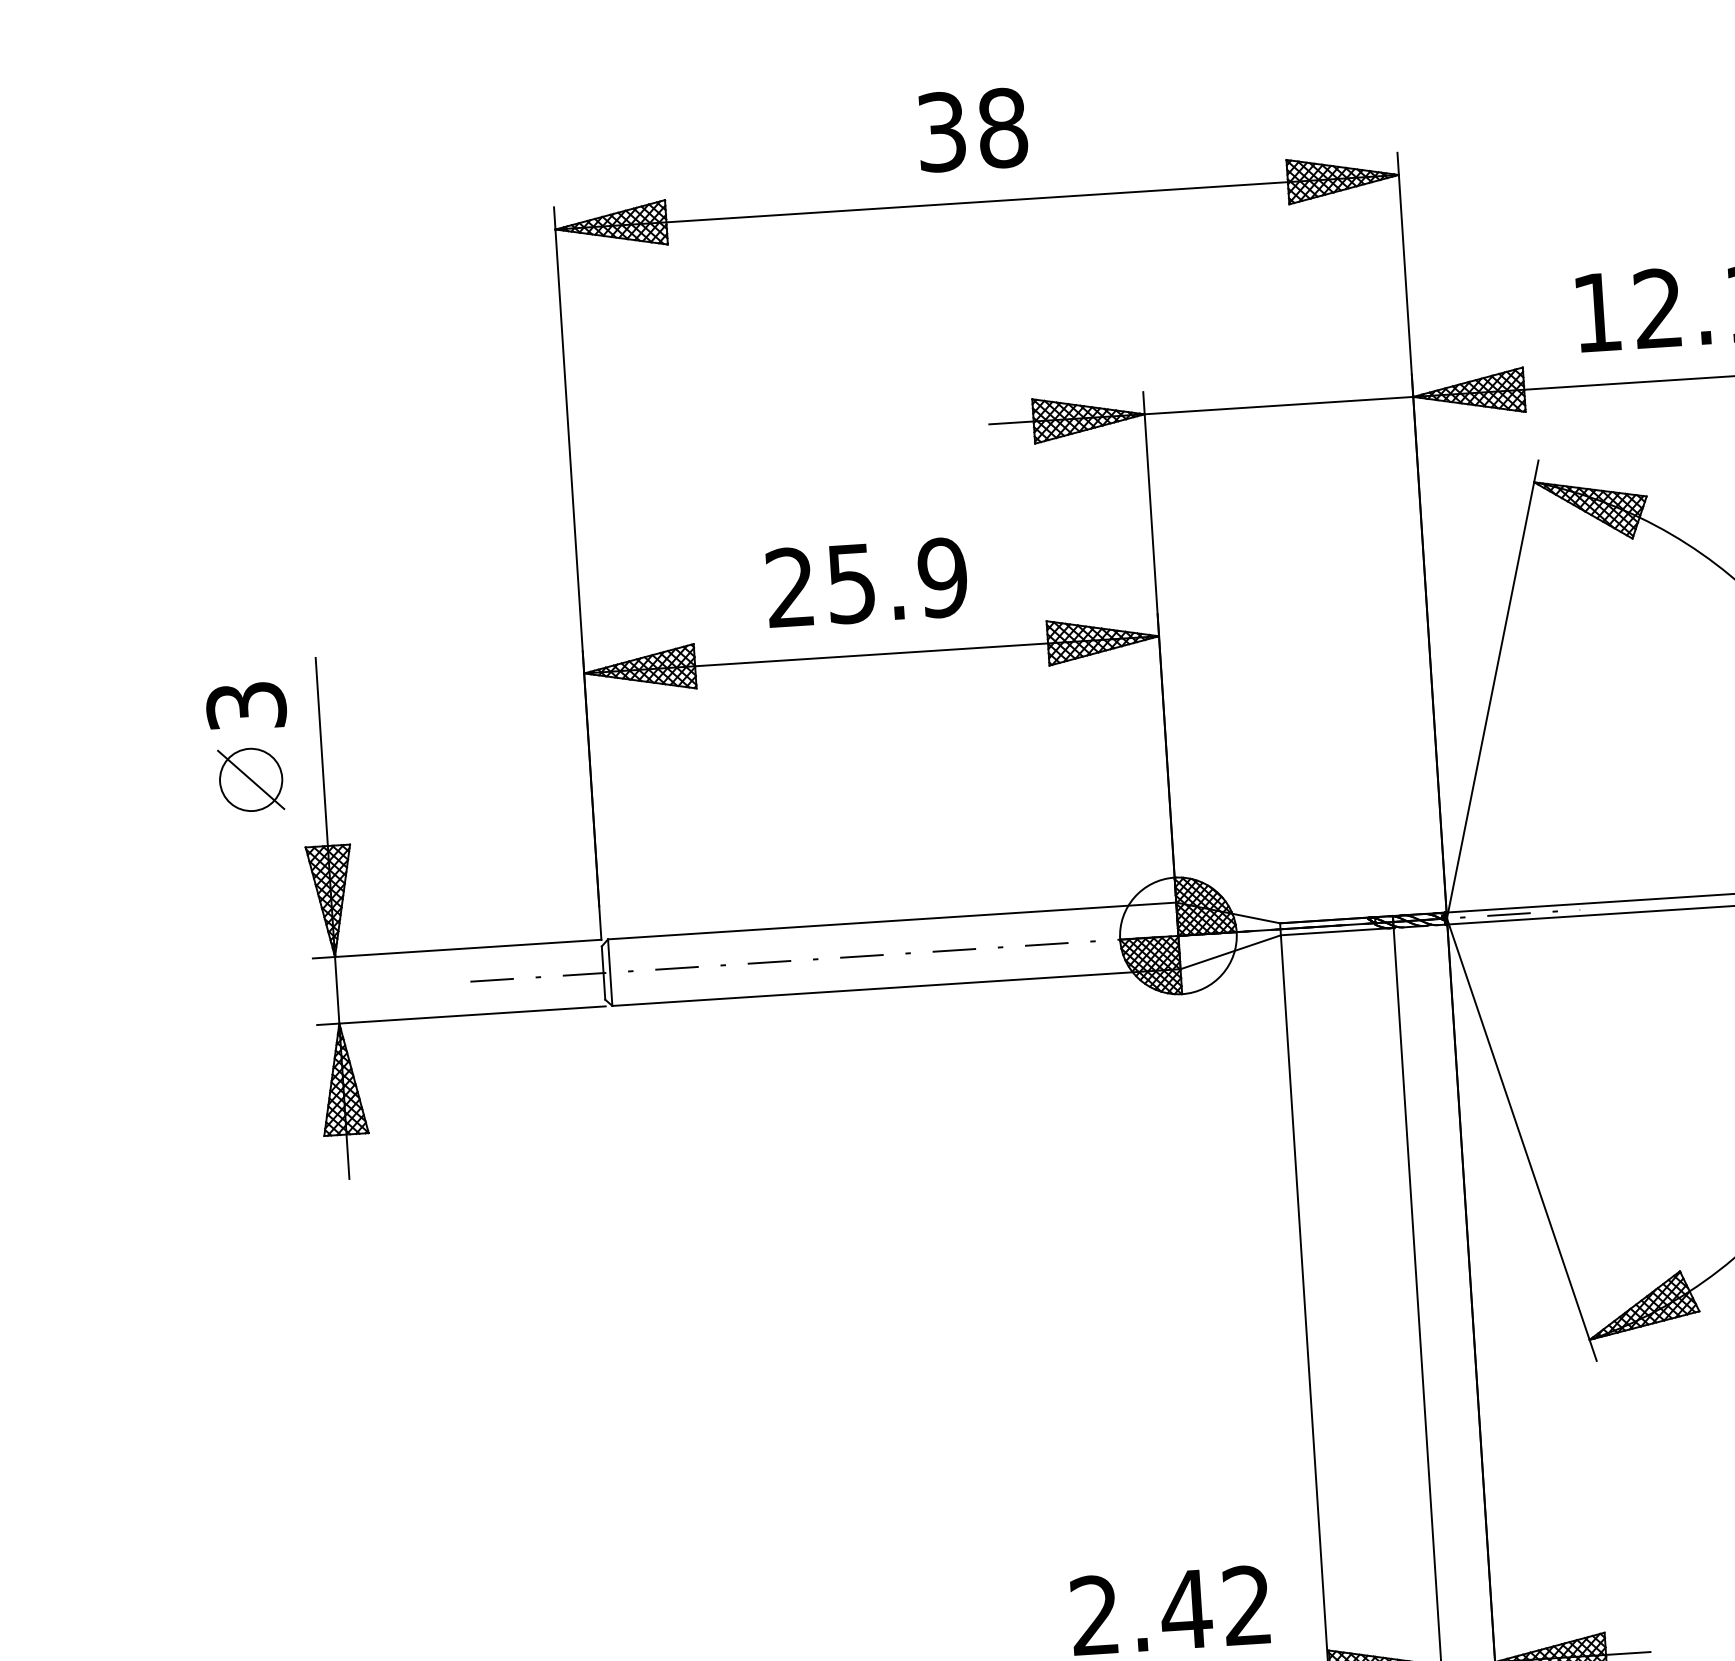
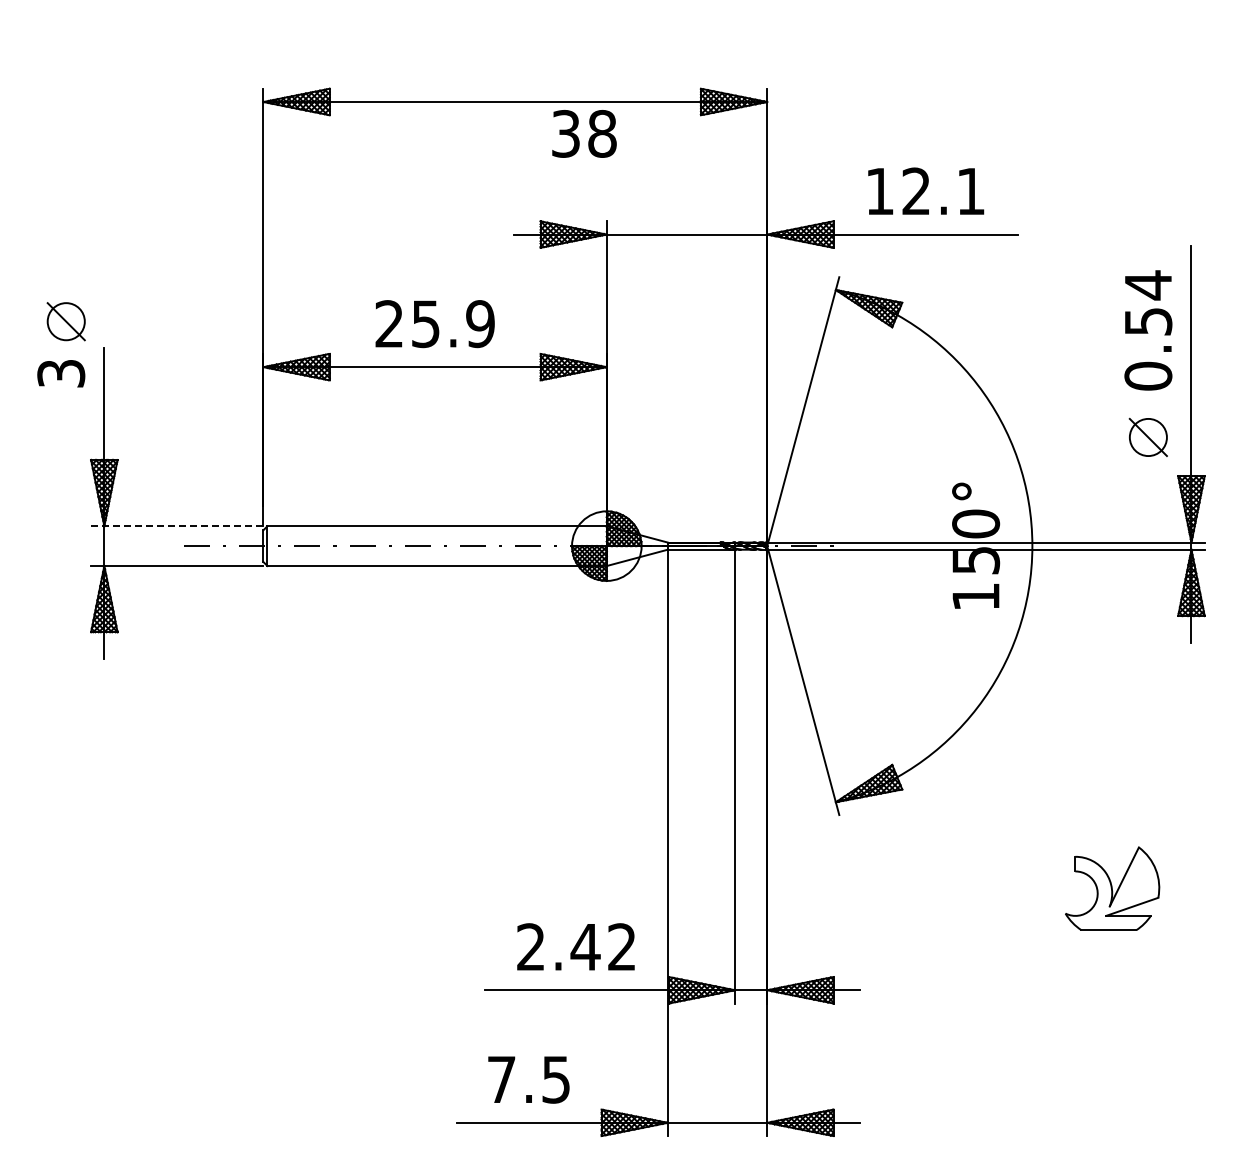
text: (972, 129) -> (584, 133), moved
part: (249, 779) -> (65, 321), moved
line: (457, 949) -> (177, 526), solid -> dashed

